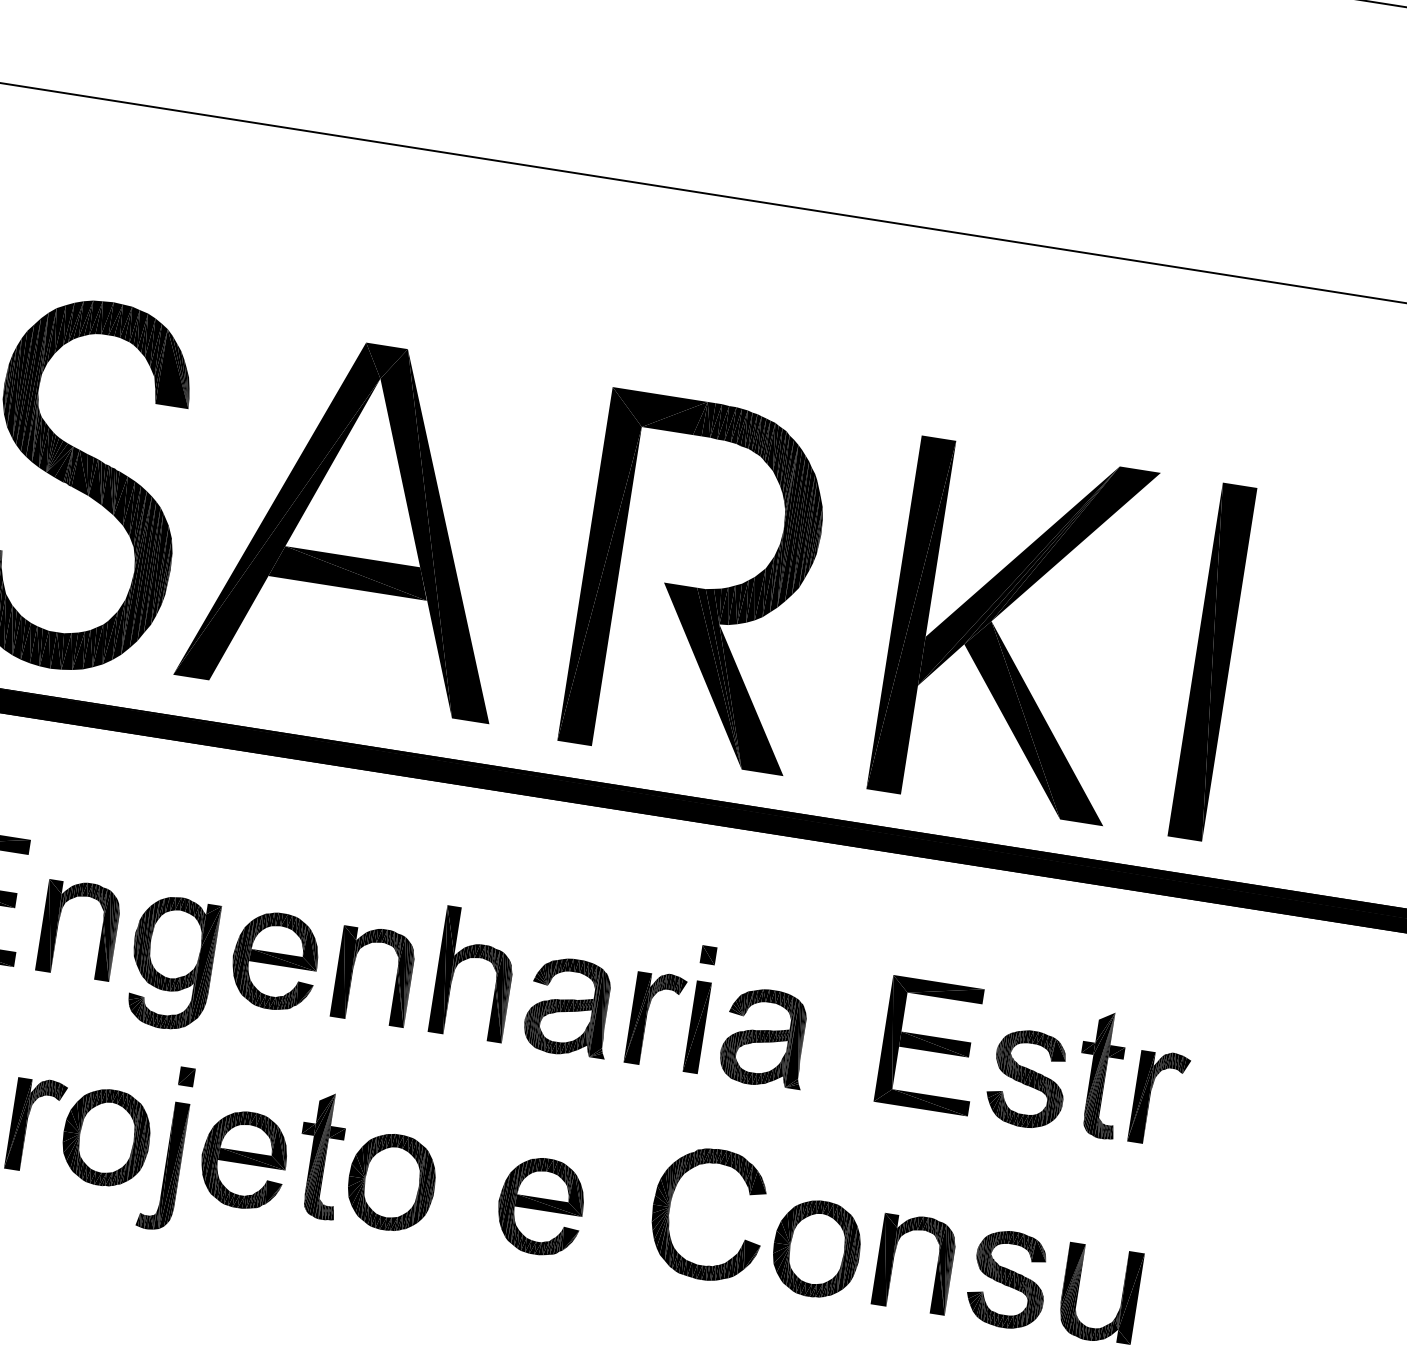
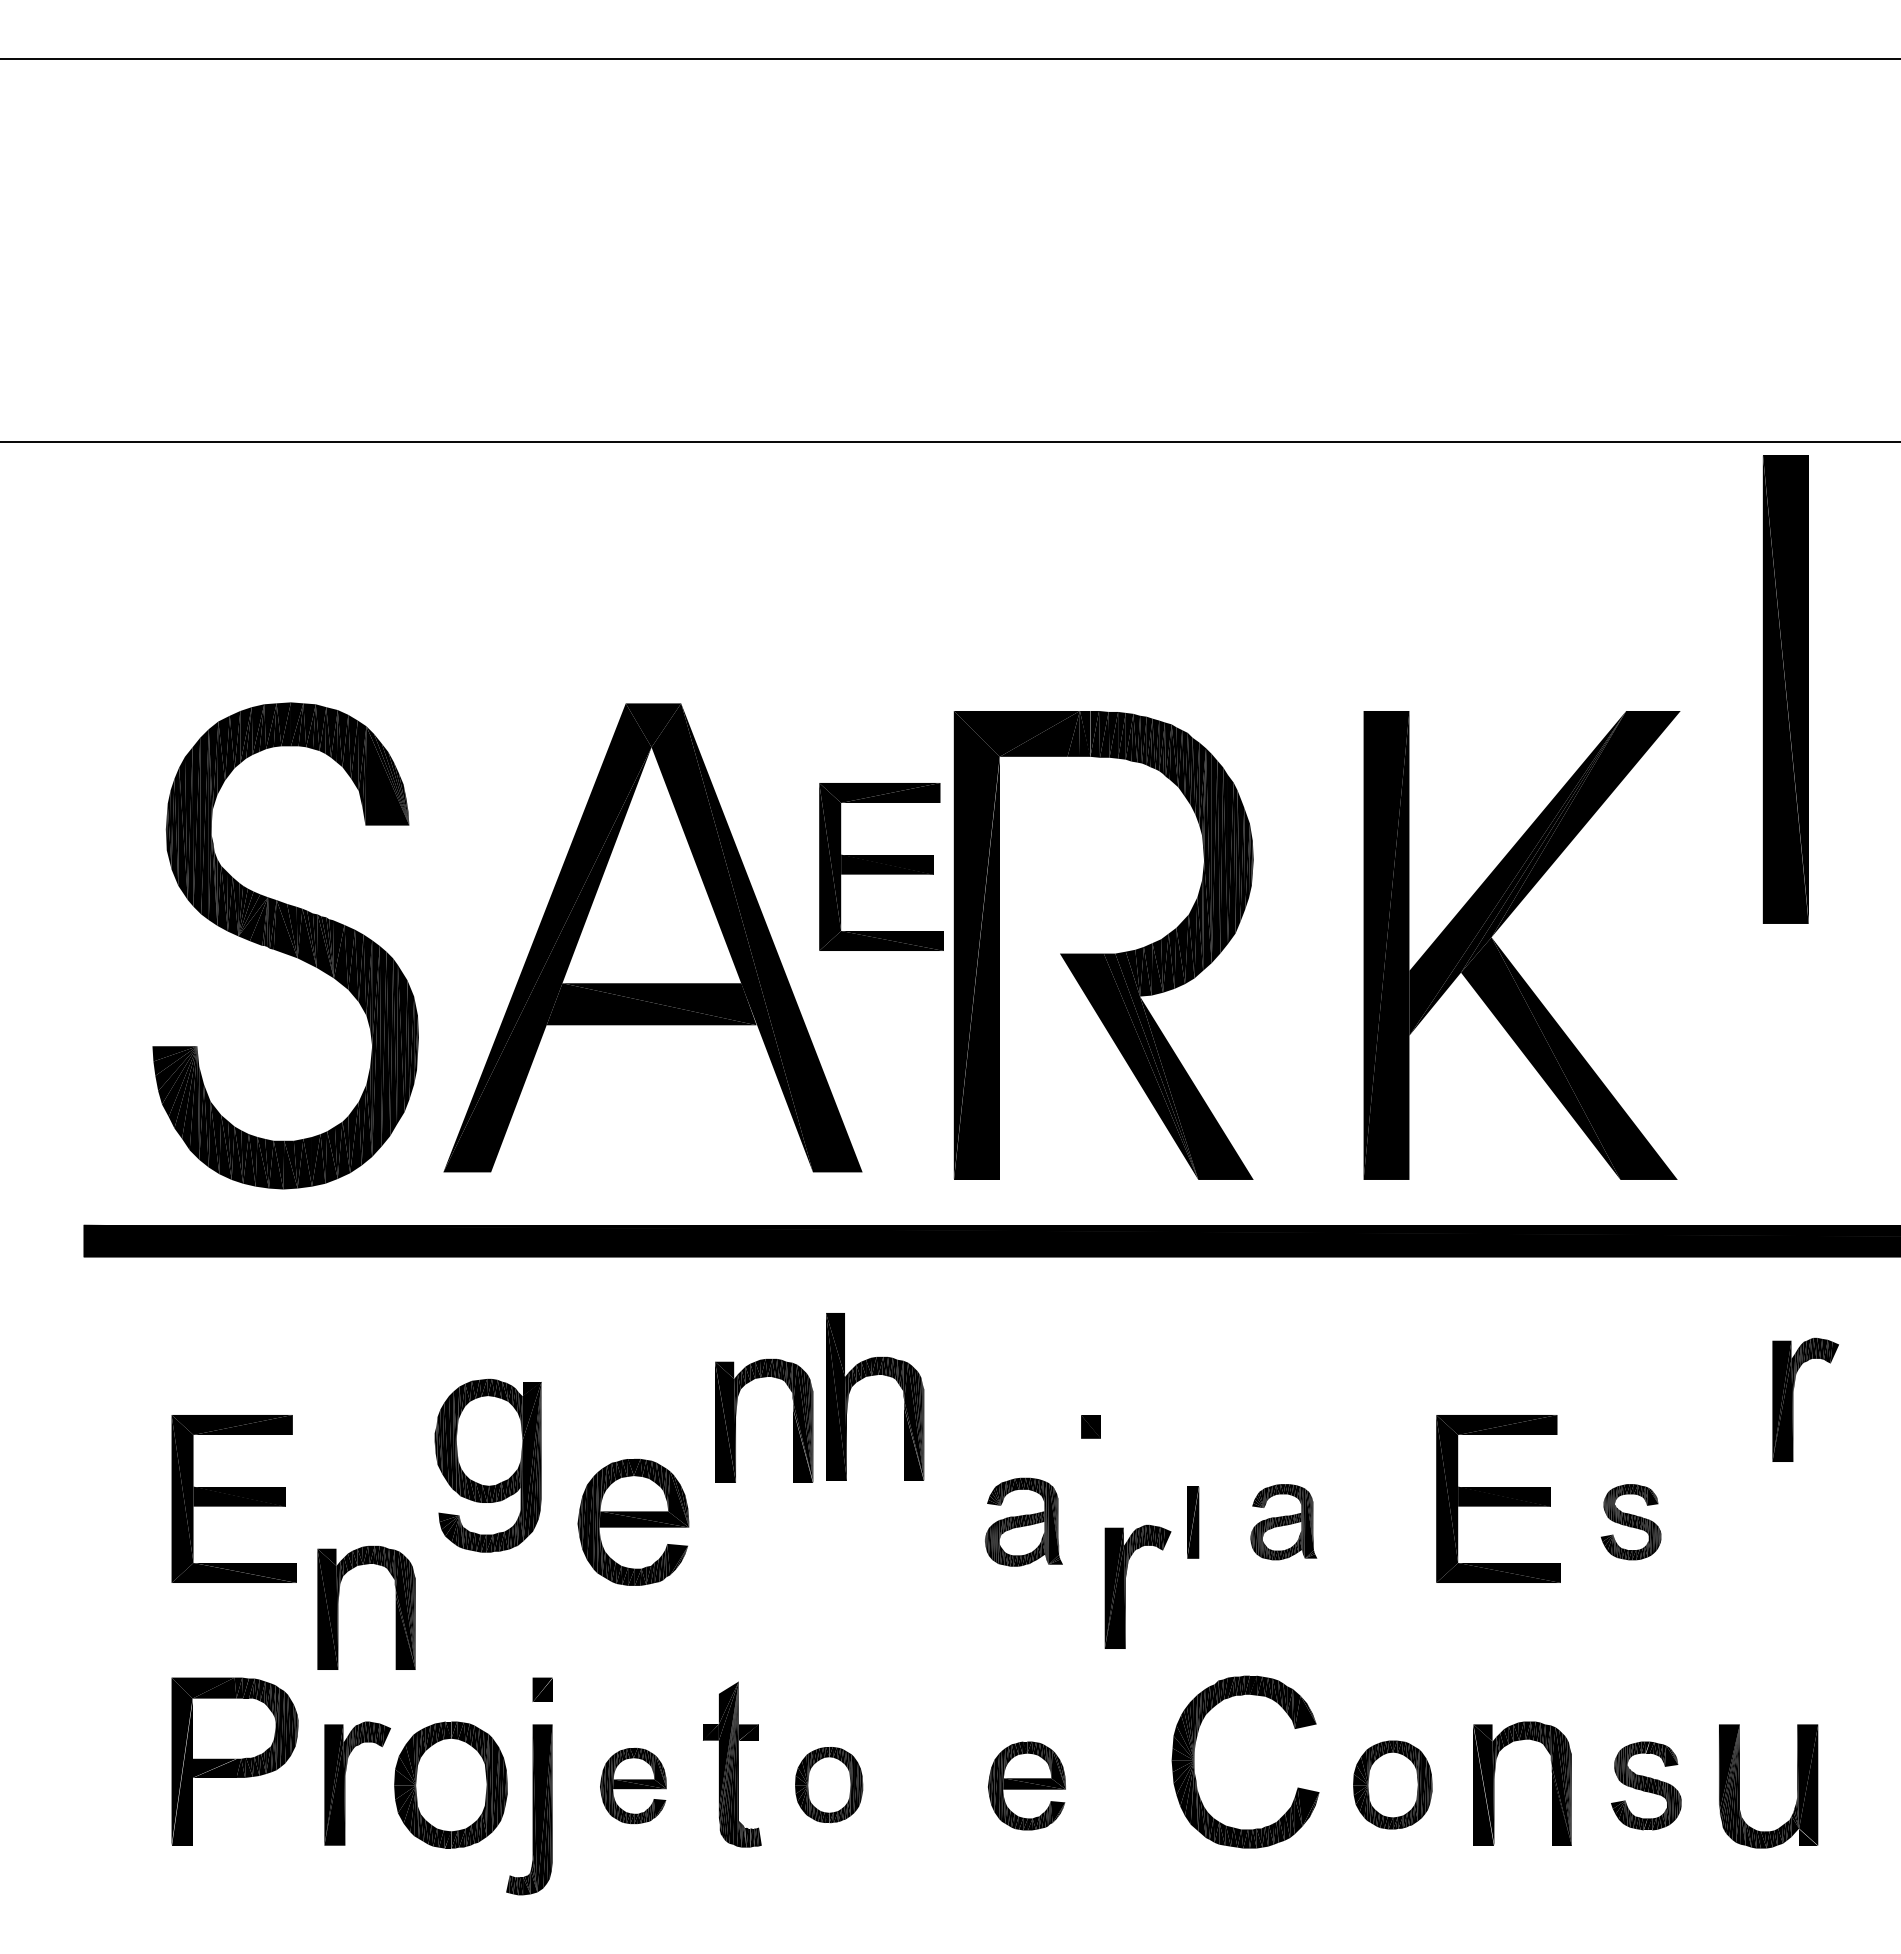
part: (539, 495) -> (881, 866), added
part: (1212, 662) -> (1785, 689), moved
part: (58, 925) -> (338, 1607), moved
part: (708, 954) -> (1090, 1426), moved
part: (473, 958) -> (870, 1376), moved
part: (171, 962) -> (487, 1465), moved
part: (353, 968) -> (736, 1416), moved
part: (569, 1006) -> (1023, 1521), size x0.7
part: (646, 1017) -> (1125, 1586), moved
part: (697, 1027) -> (1193, 1522), size x0.6
part: (765, 1037) -> (1283, 1521), size x0.6
part: (1100, 1074) -> (1724, 1501), removed
part: (1027, 1078) -> (1630, 1521), size x0.6
part: (1150, 1096) -> (1793, 1399), moved
part: (244, 1159) -> (633, 1785), size x0.6
part: (391, 1181) -> (828, 1784), size x0.6
part: (540, 1206) -> (1026, 1785), size x0.7
part: (816, 1248) -> (1392, 1784), size x0.7
part: (1007, 1279) -> (1645, 1785), size x0.7

